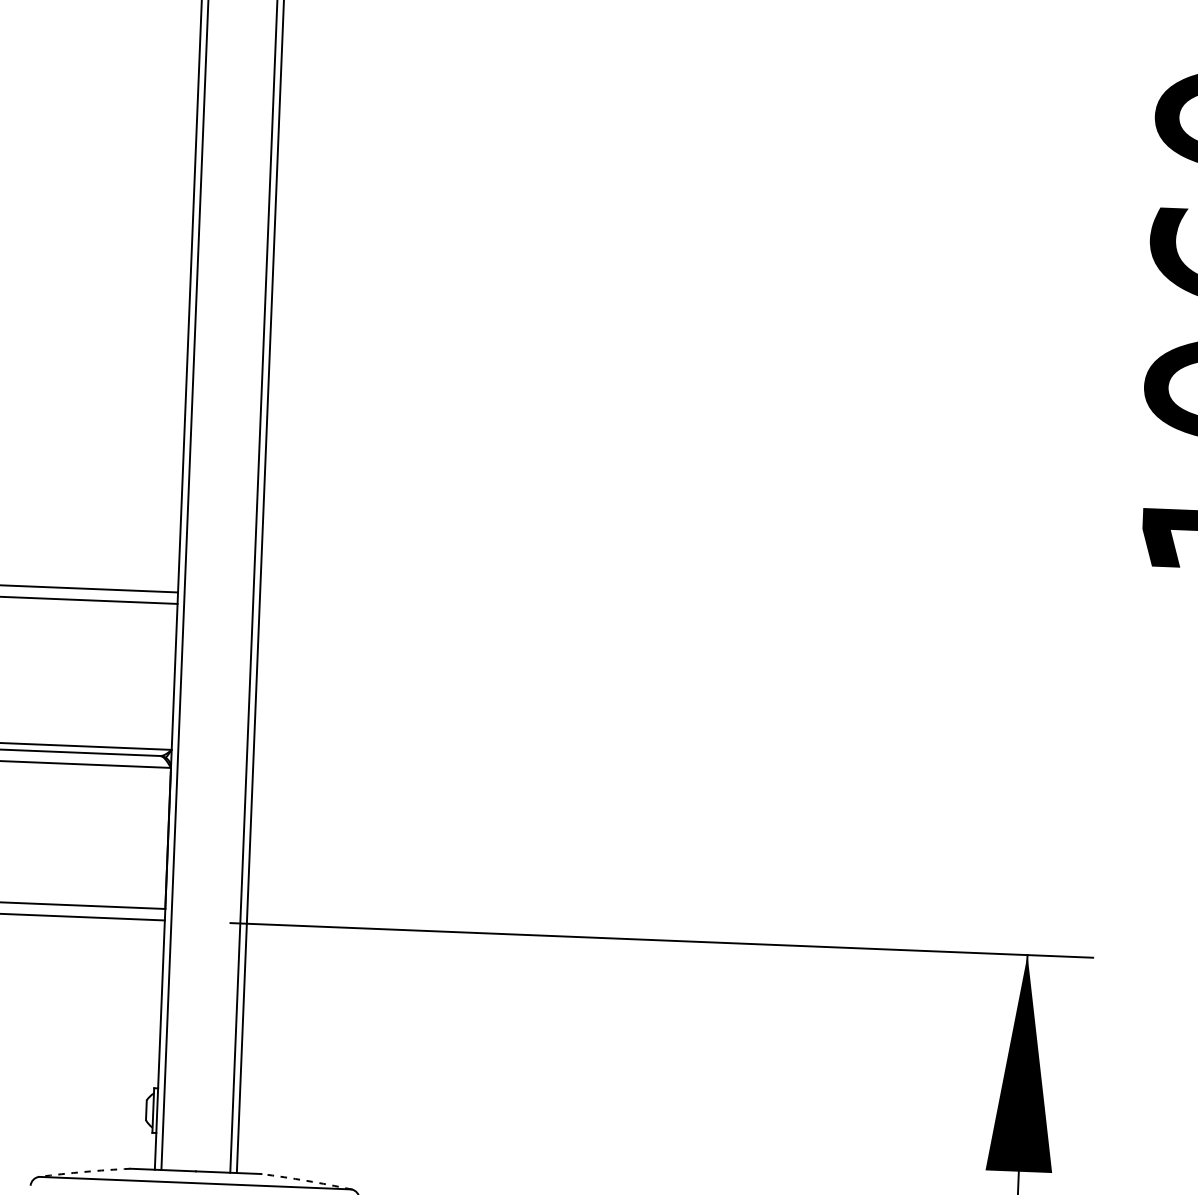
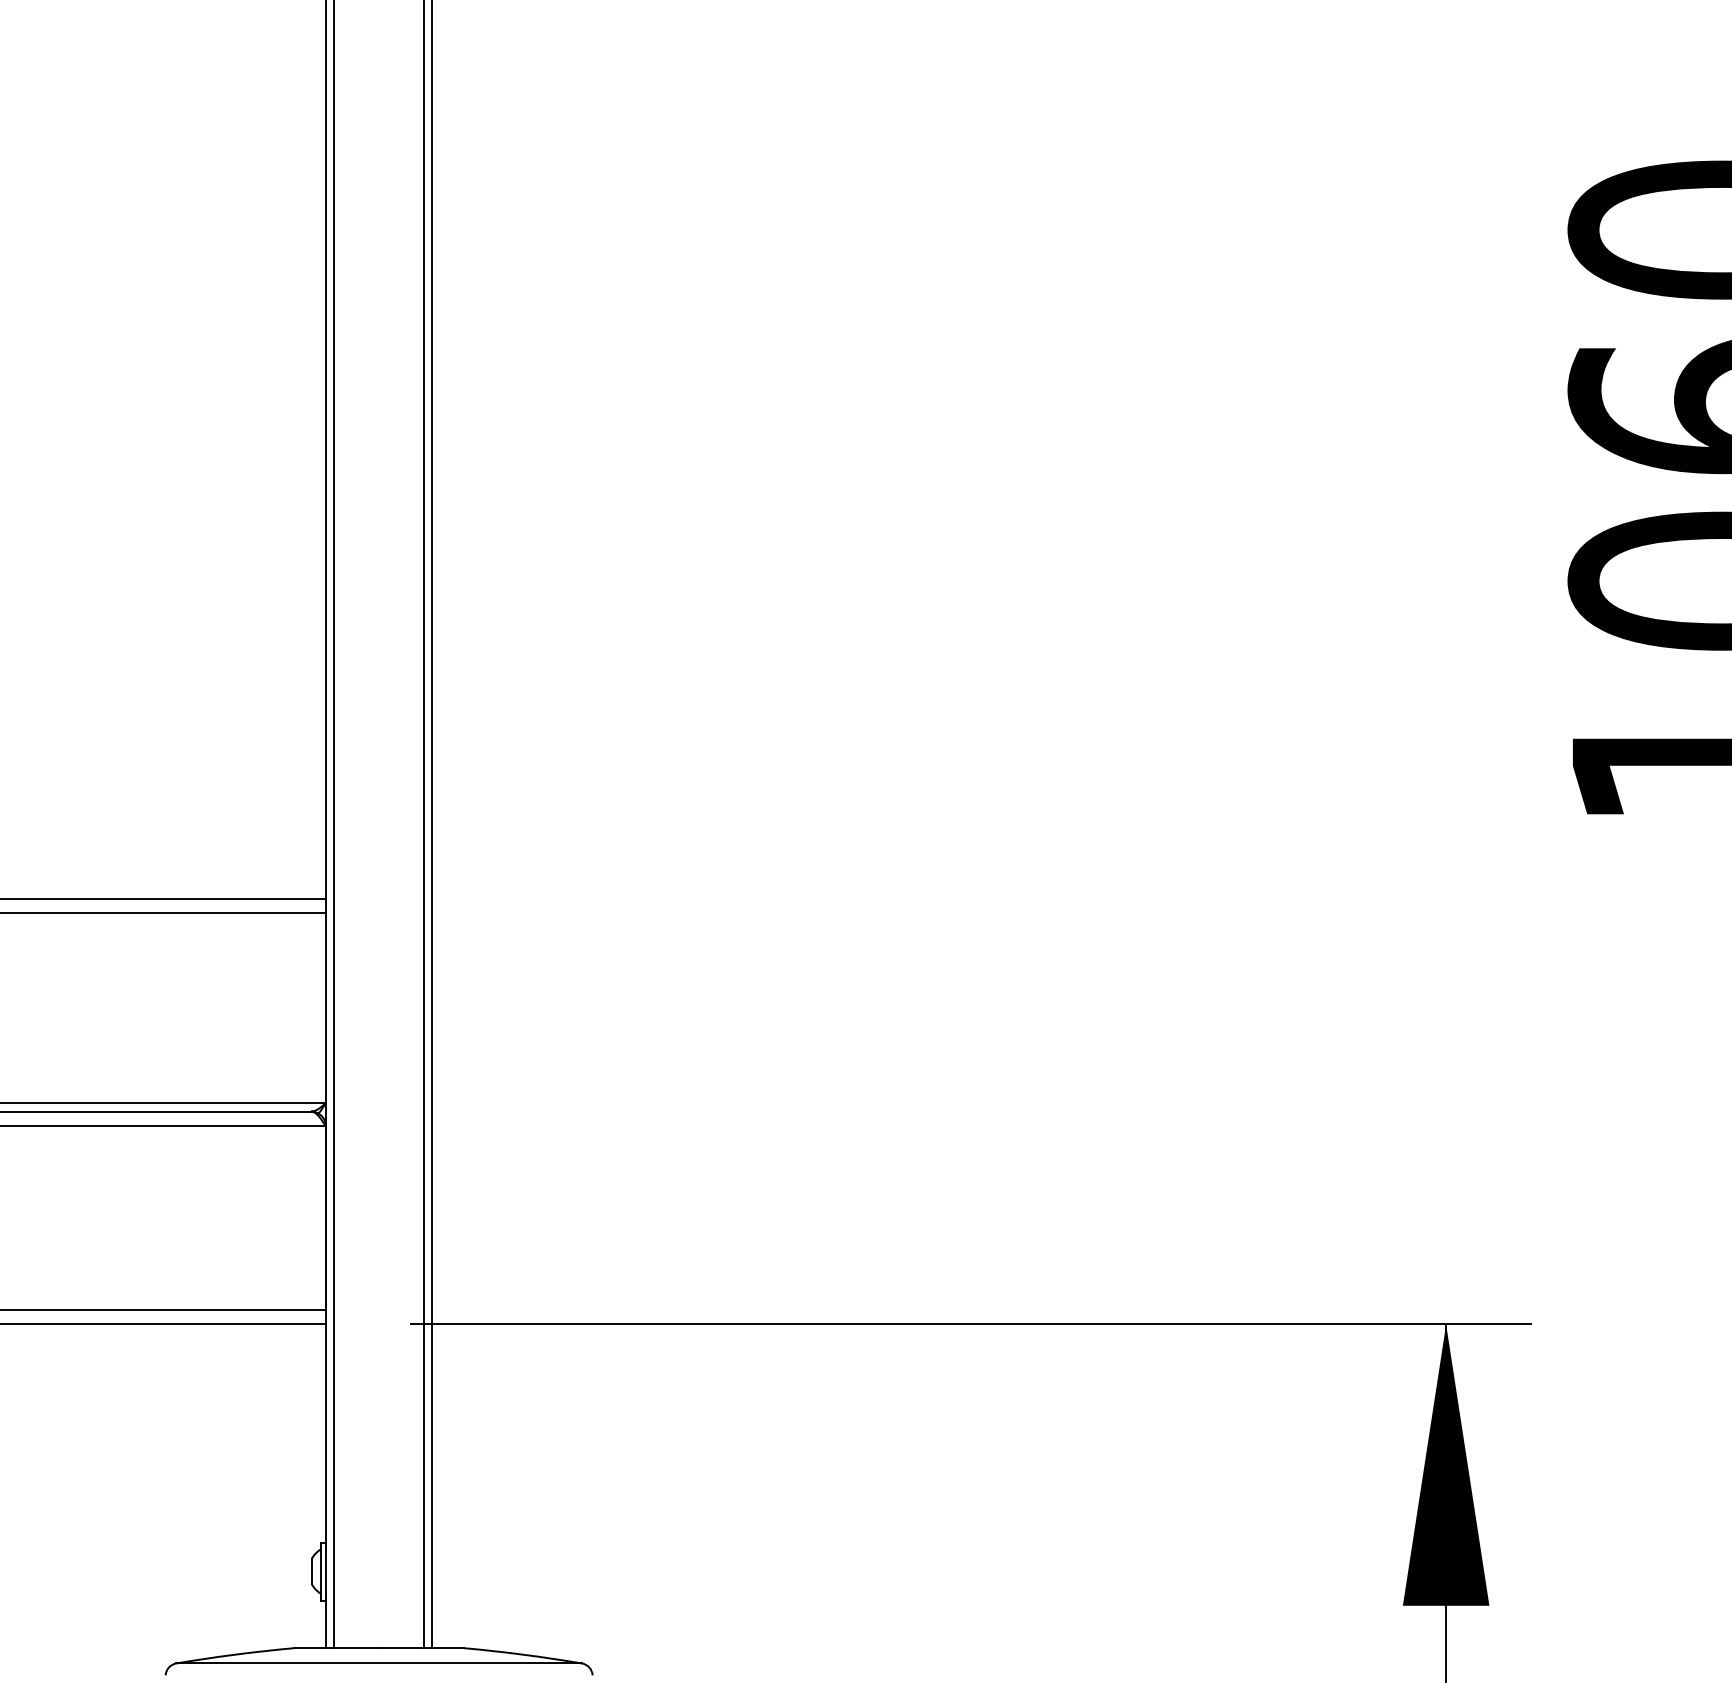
arc: (84, 1171) -> (234, 1654), dashed -> solid
arc: (306, 1180) -> (523, 1654), dashed -> solid

